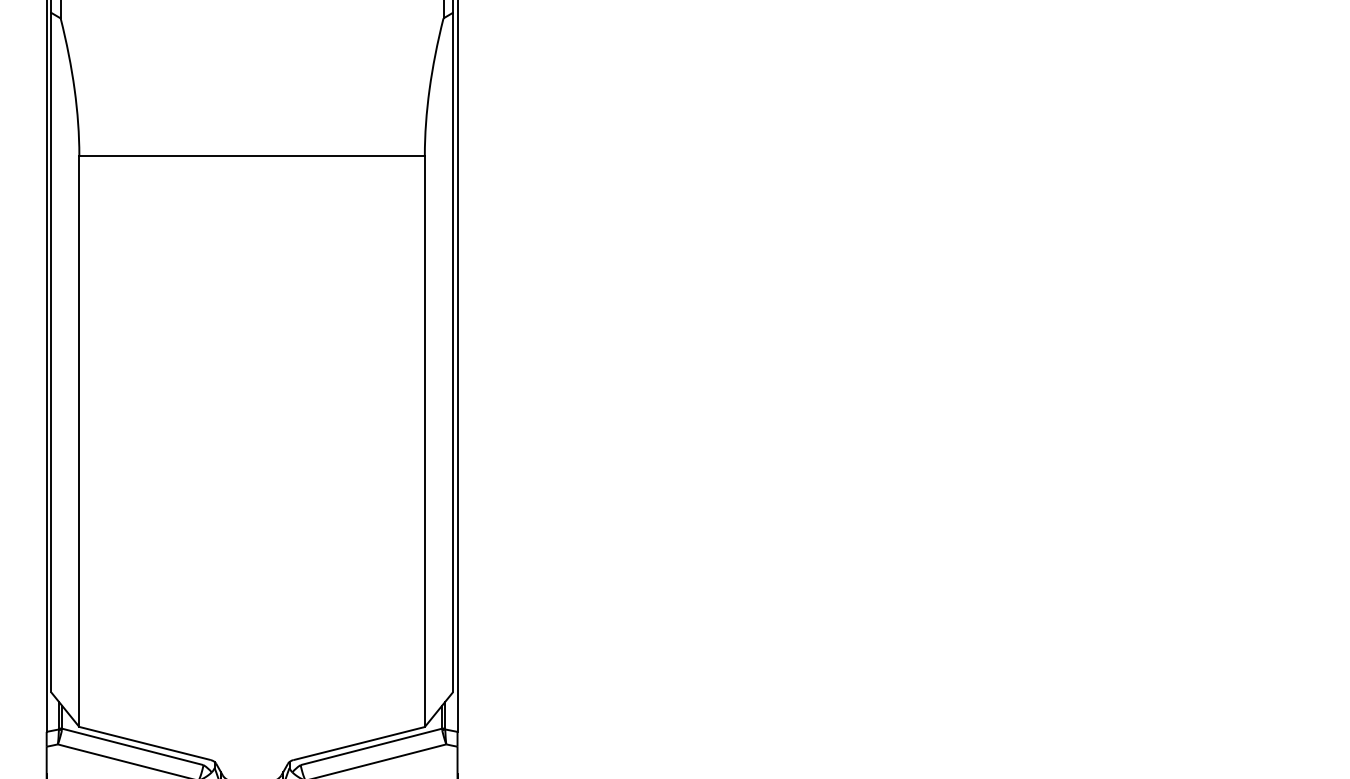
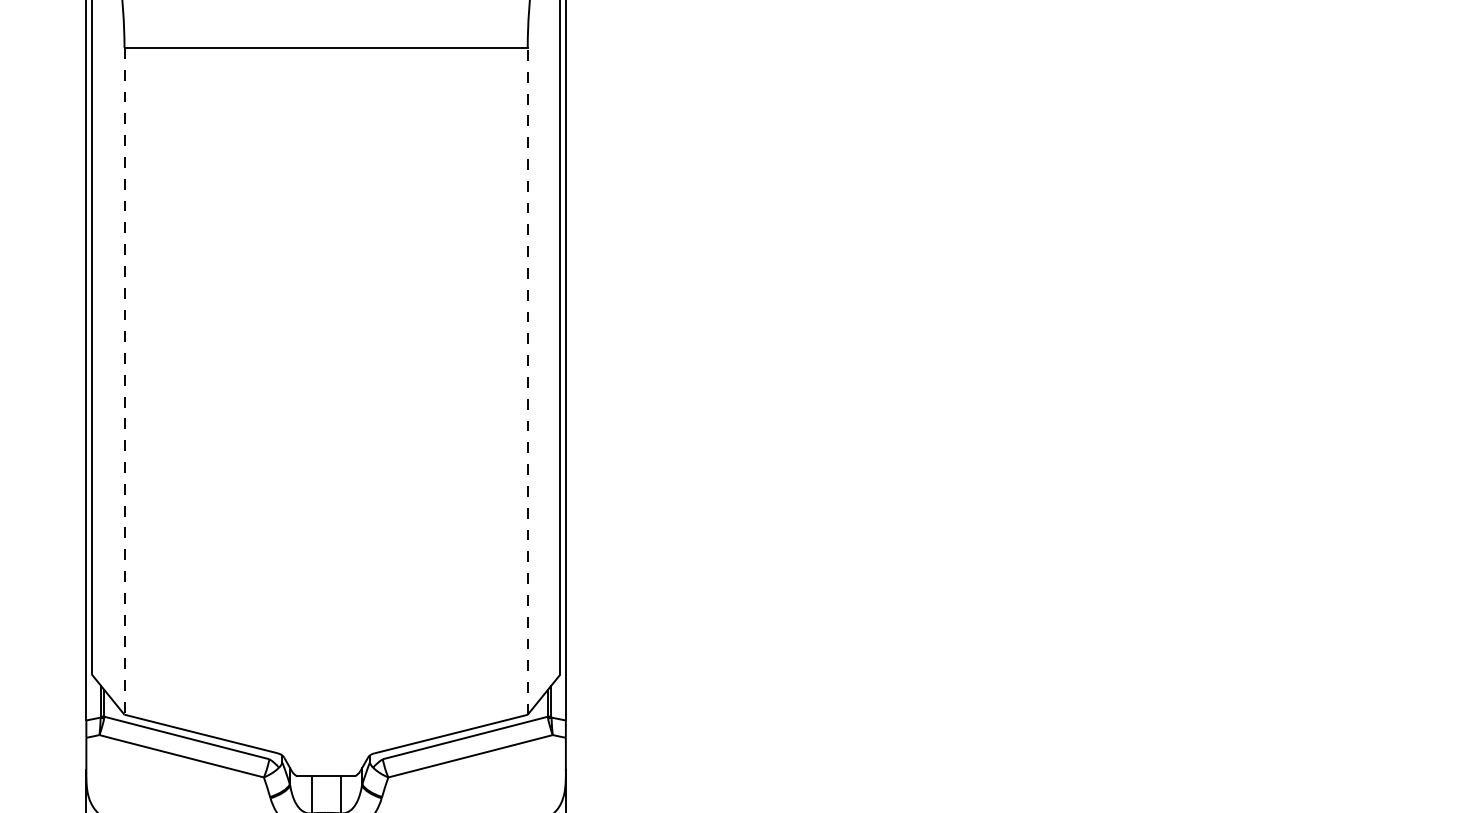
line: (79, 441) -> (124, 381), solid -> dashed
line: (424, 441) -> (527, 381), solid -> dashed

